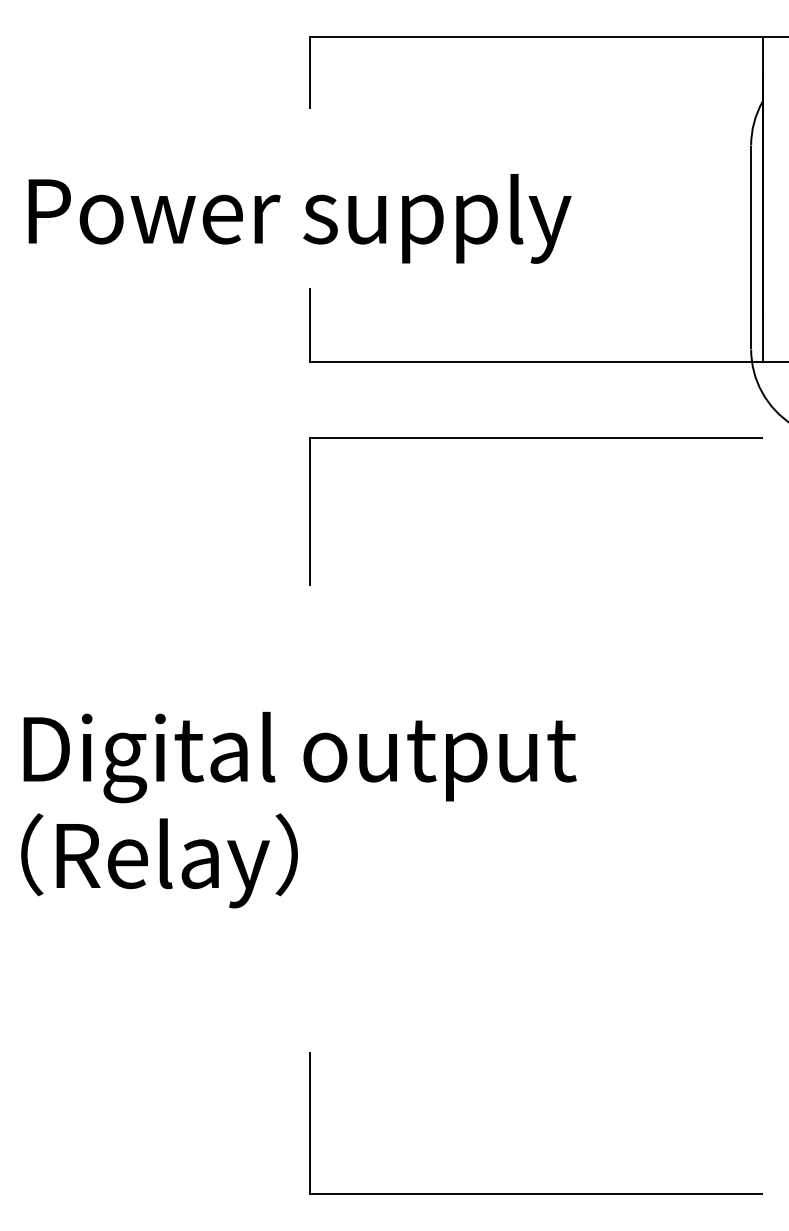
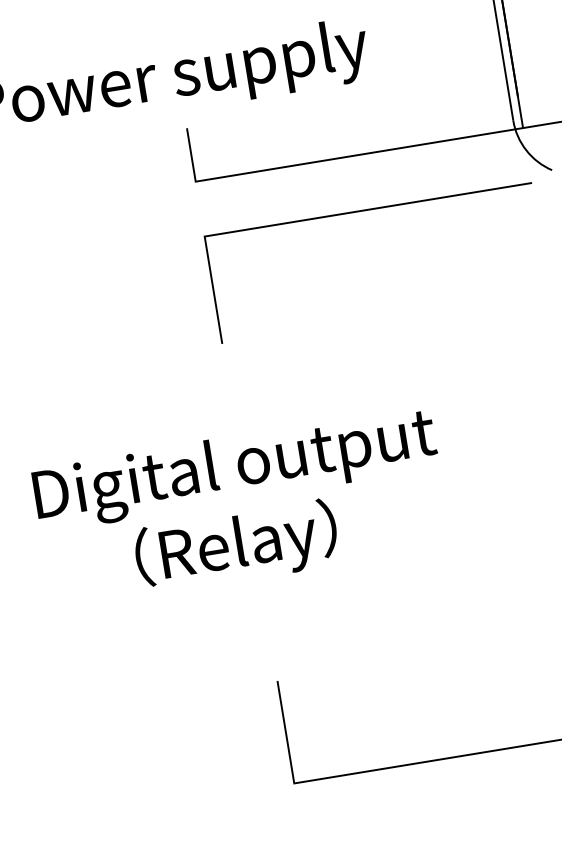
text: (159, 860) -> (236, 546), moved

